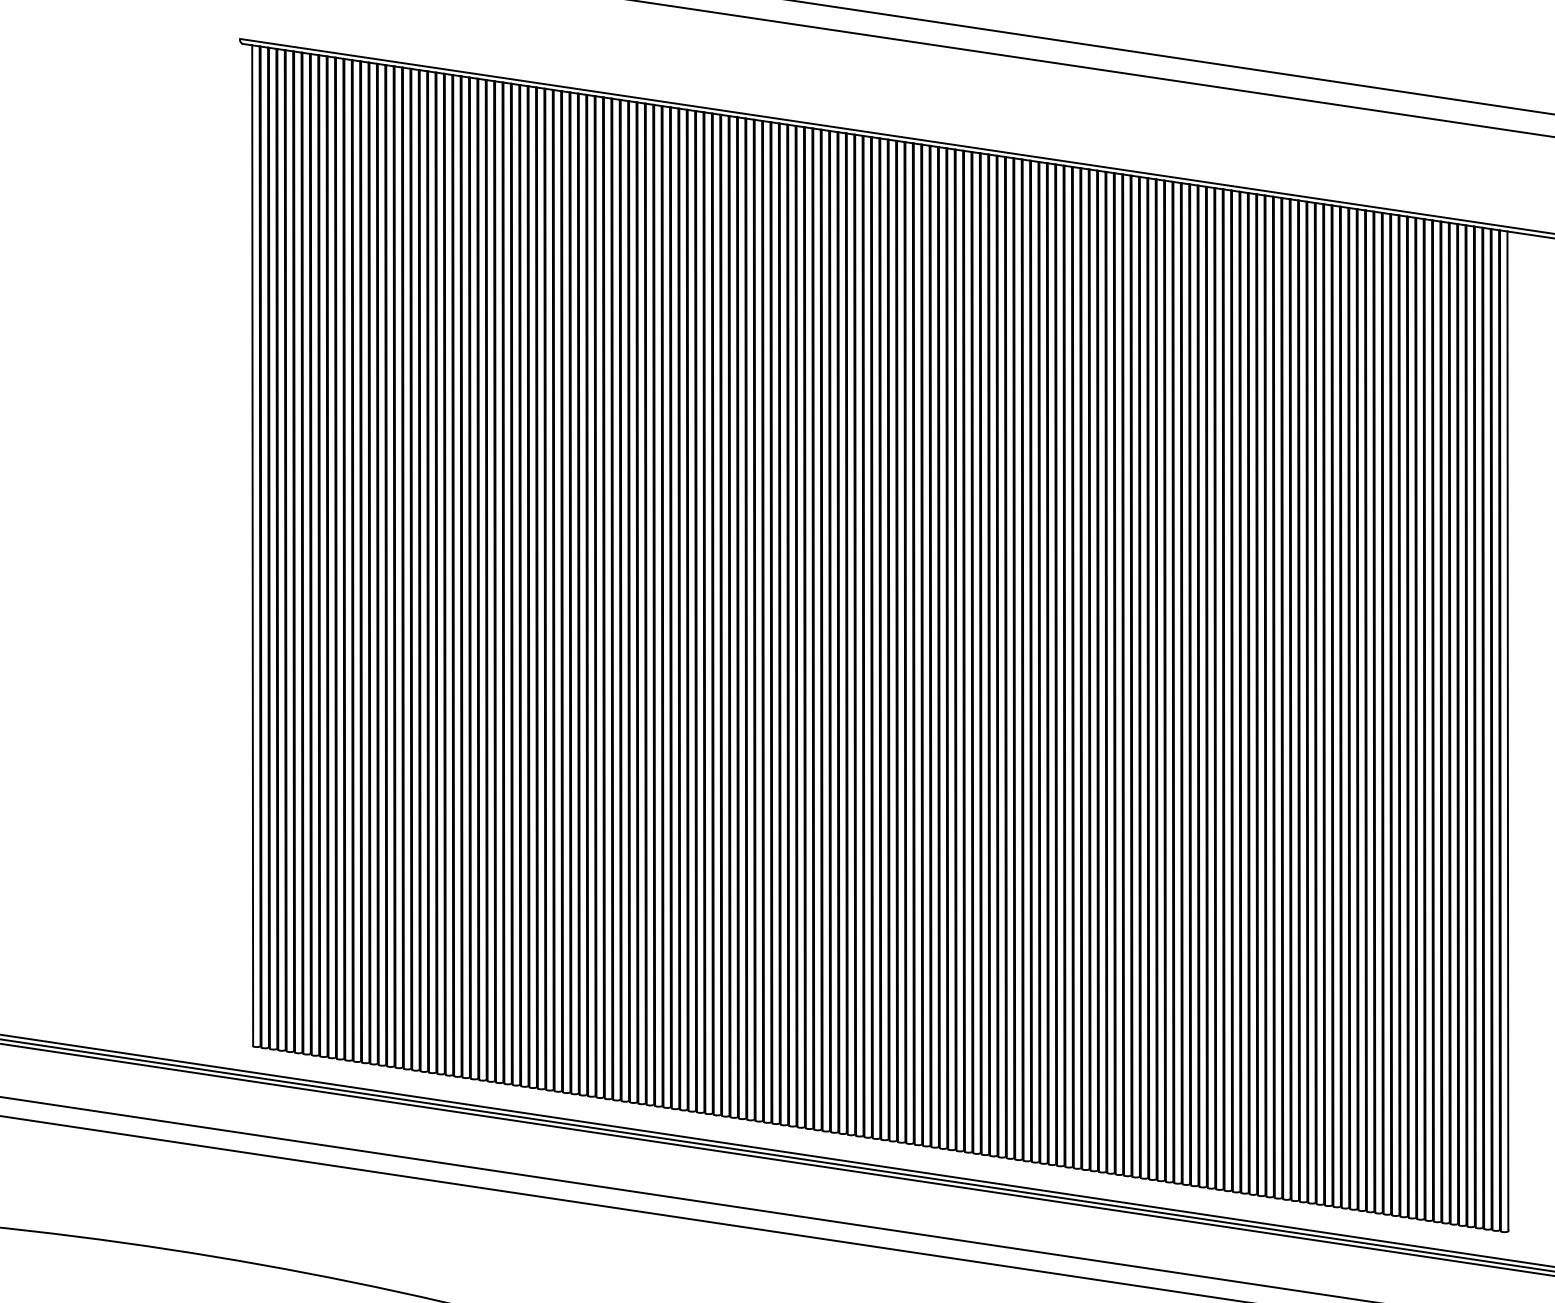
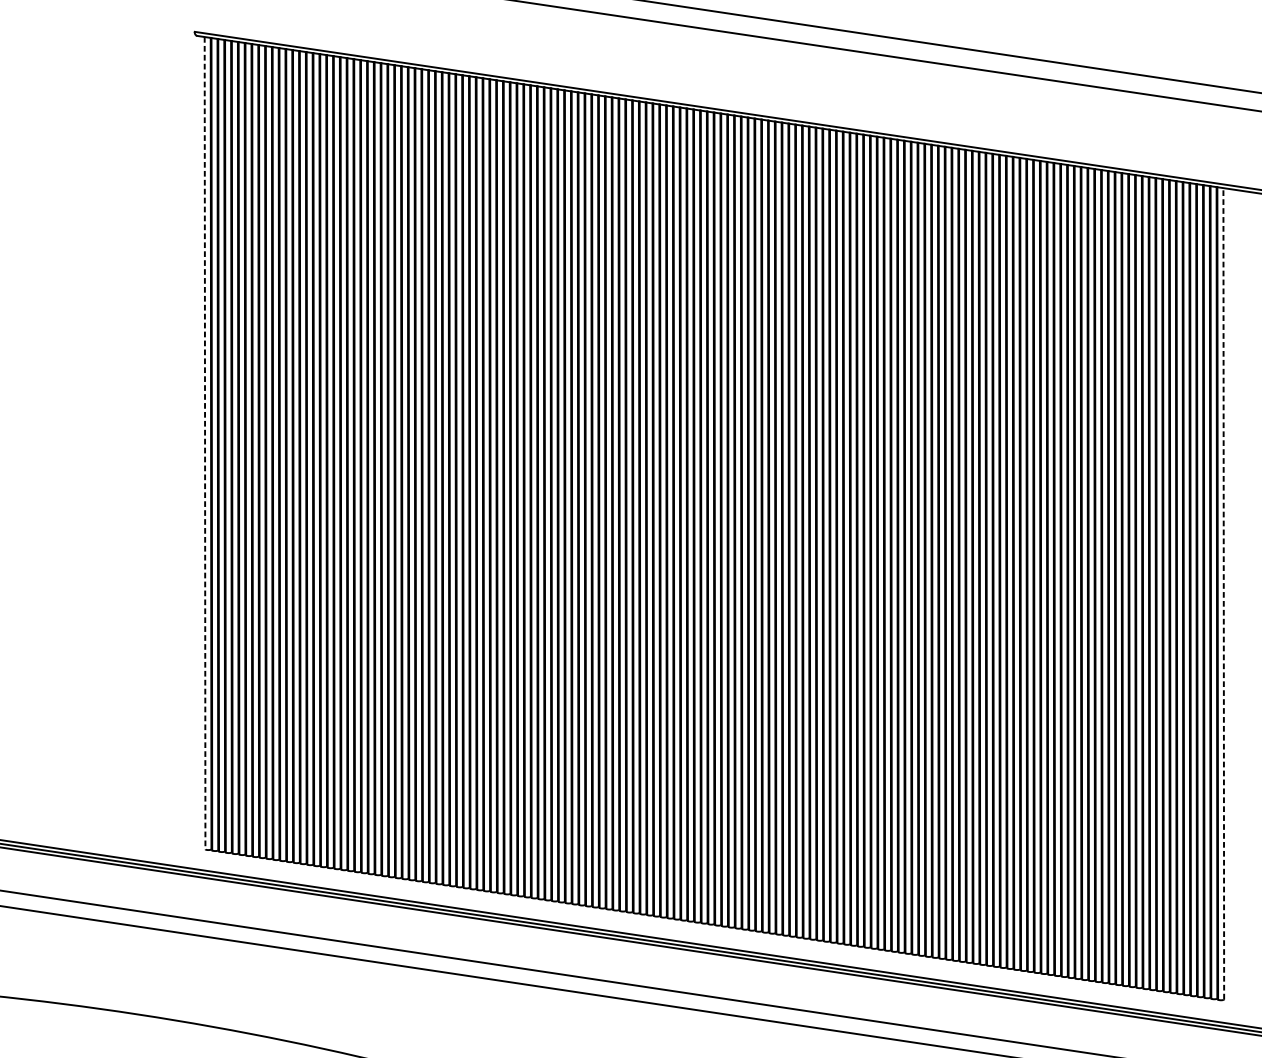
line: (252, 546) -> (204, 443), solid -> dashed
line: (1507, 731) -> (1223, 593), solid -> dashed

